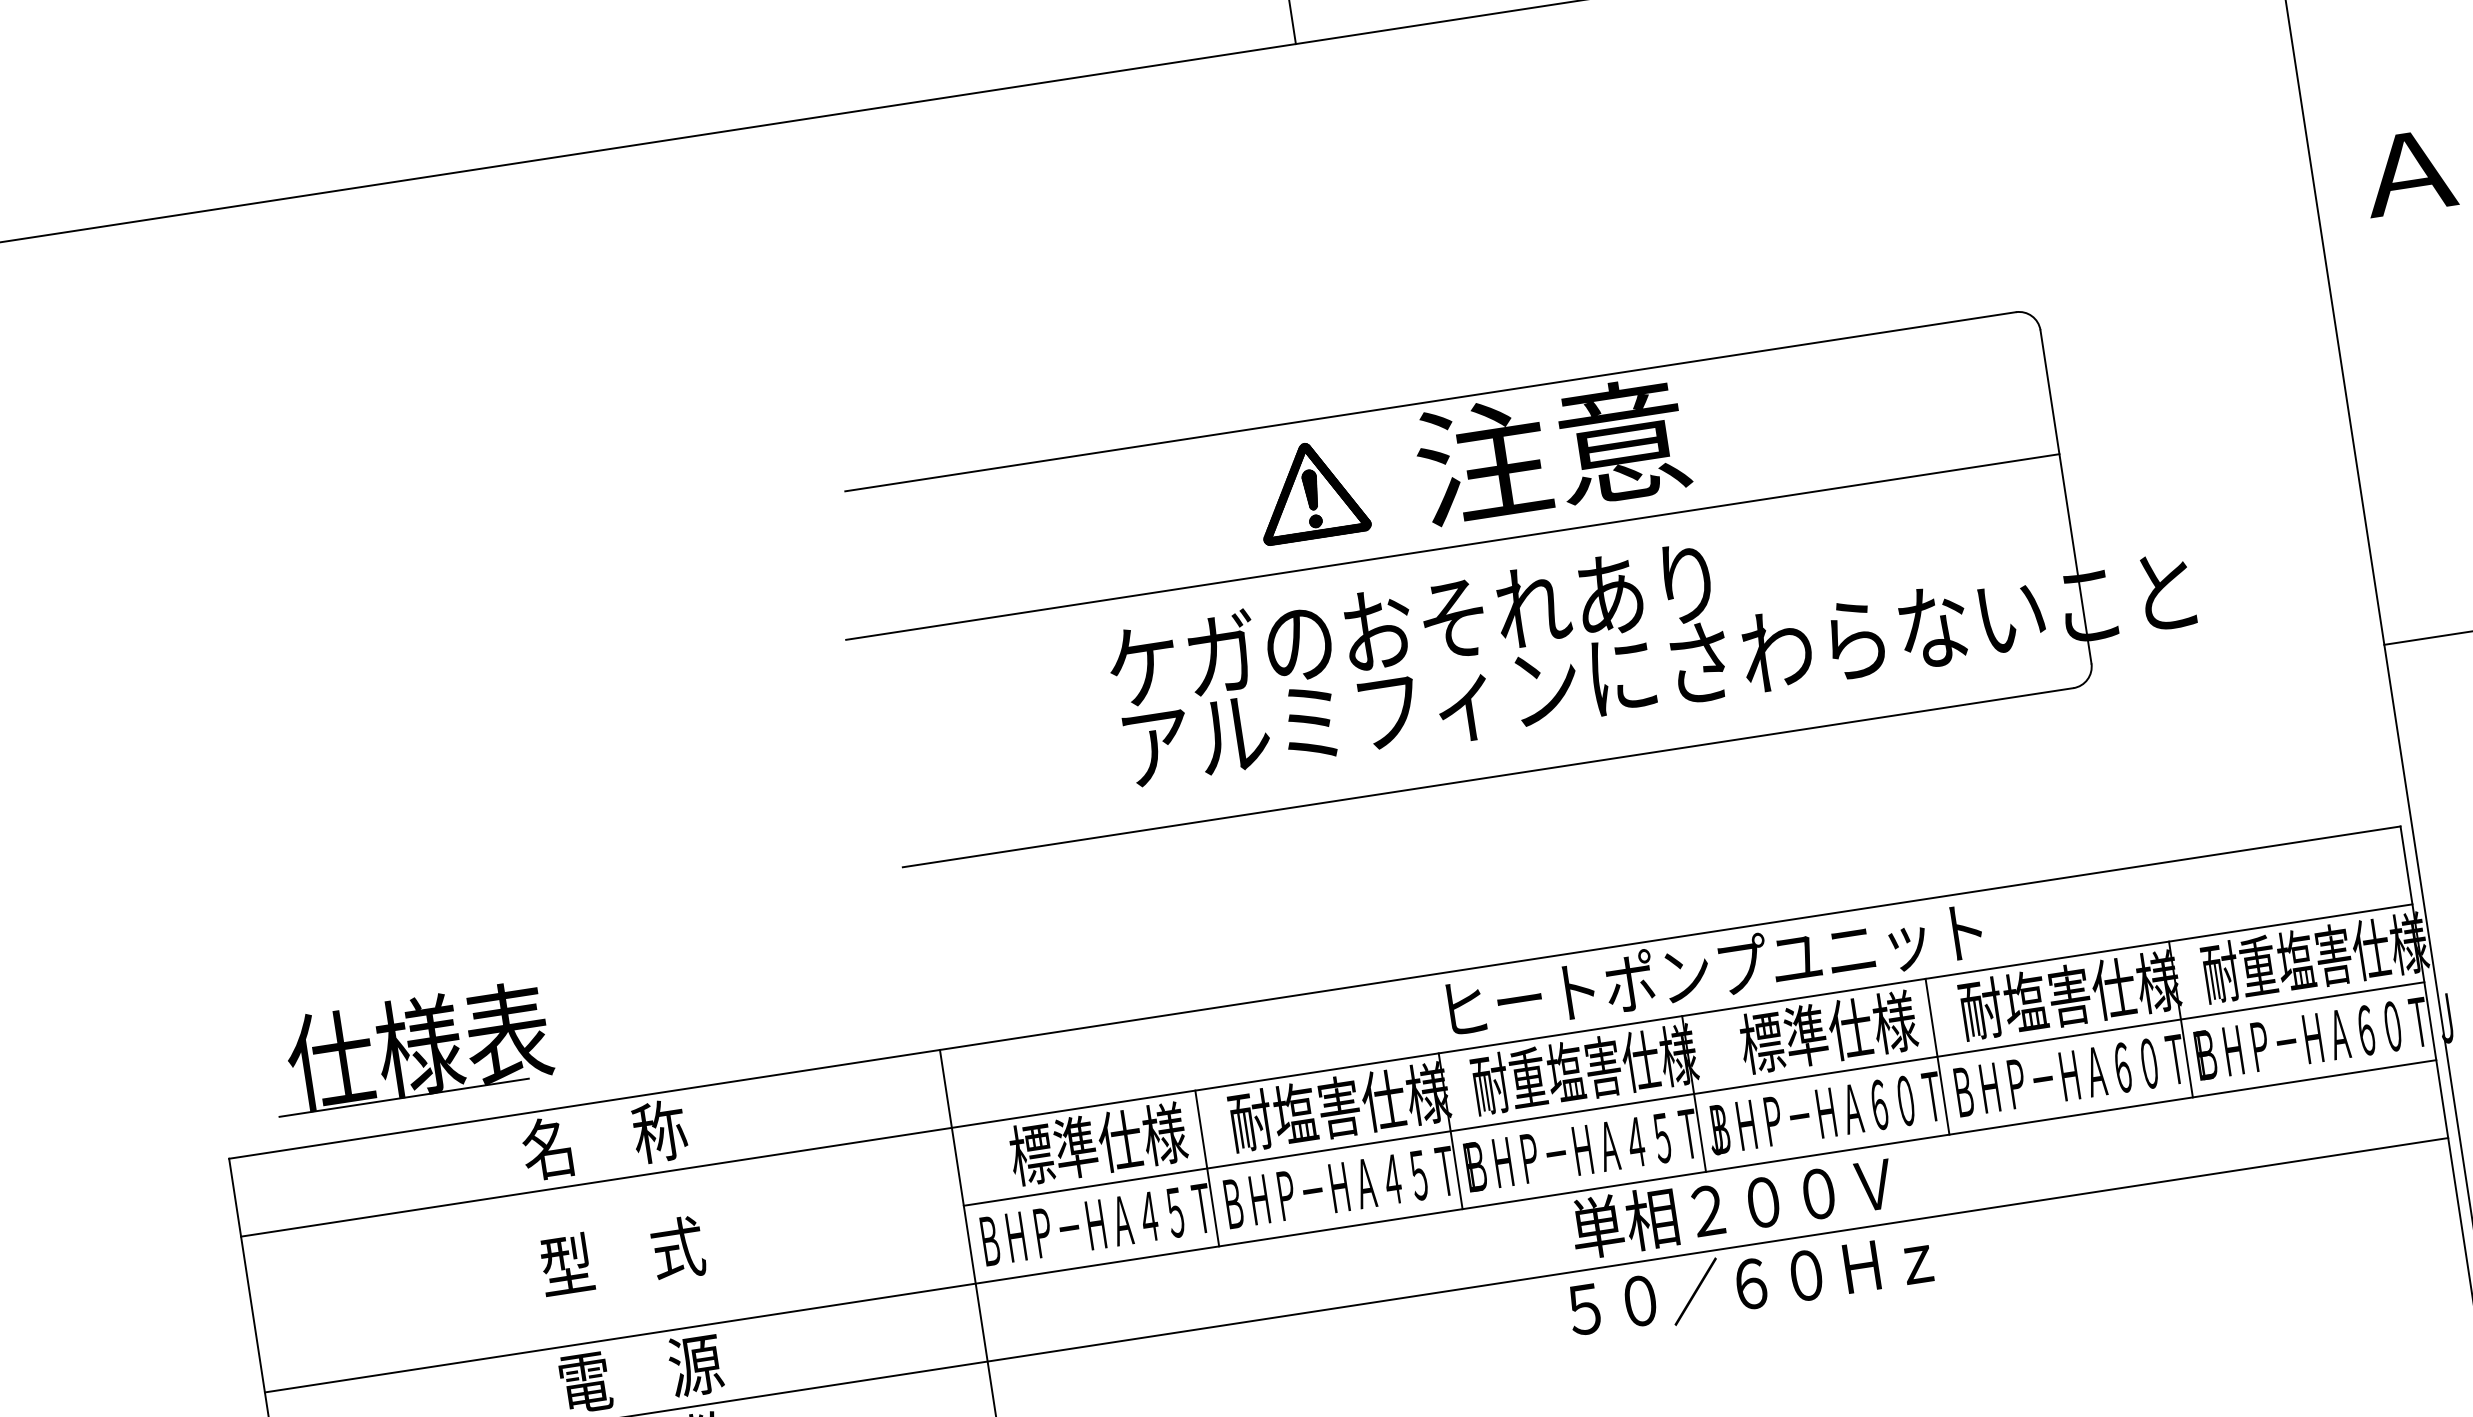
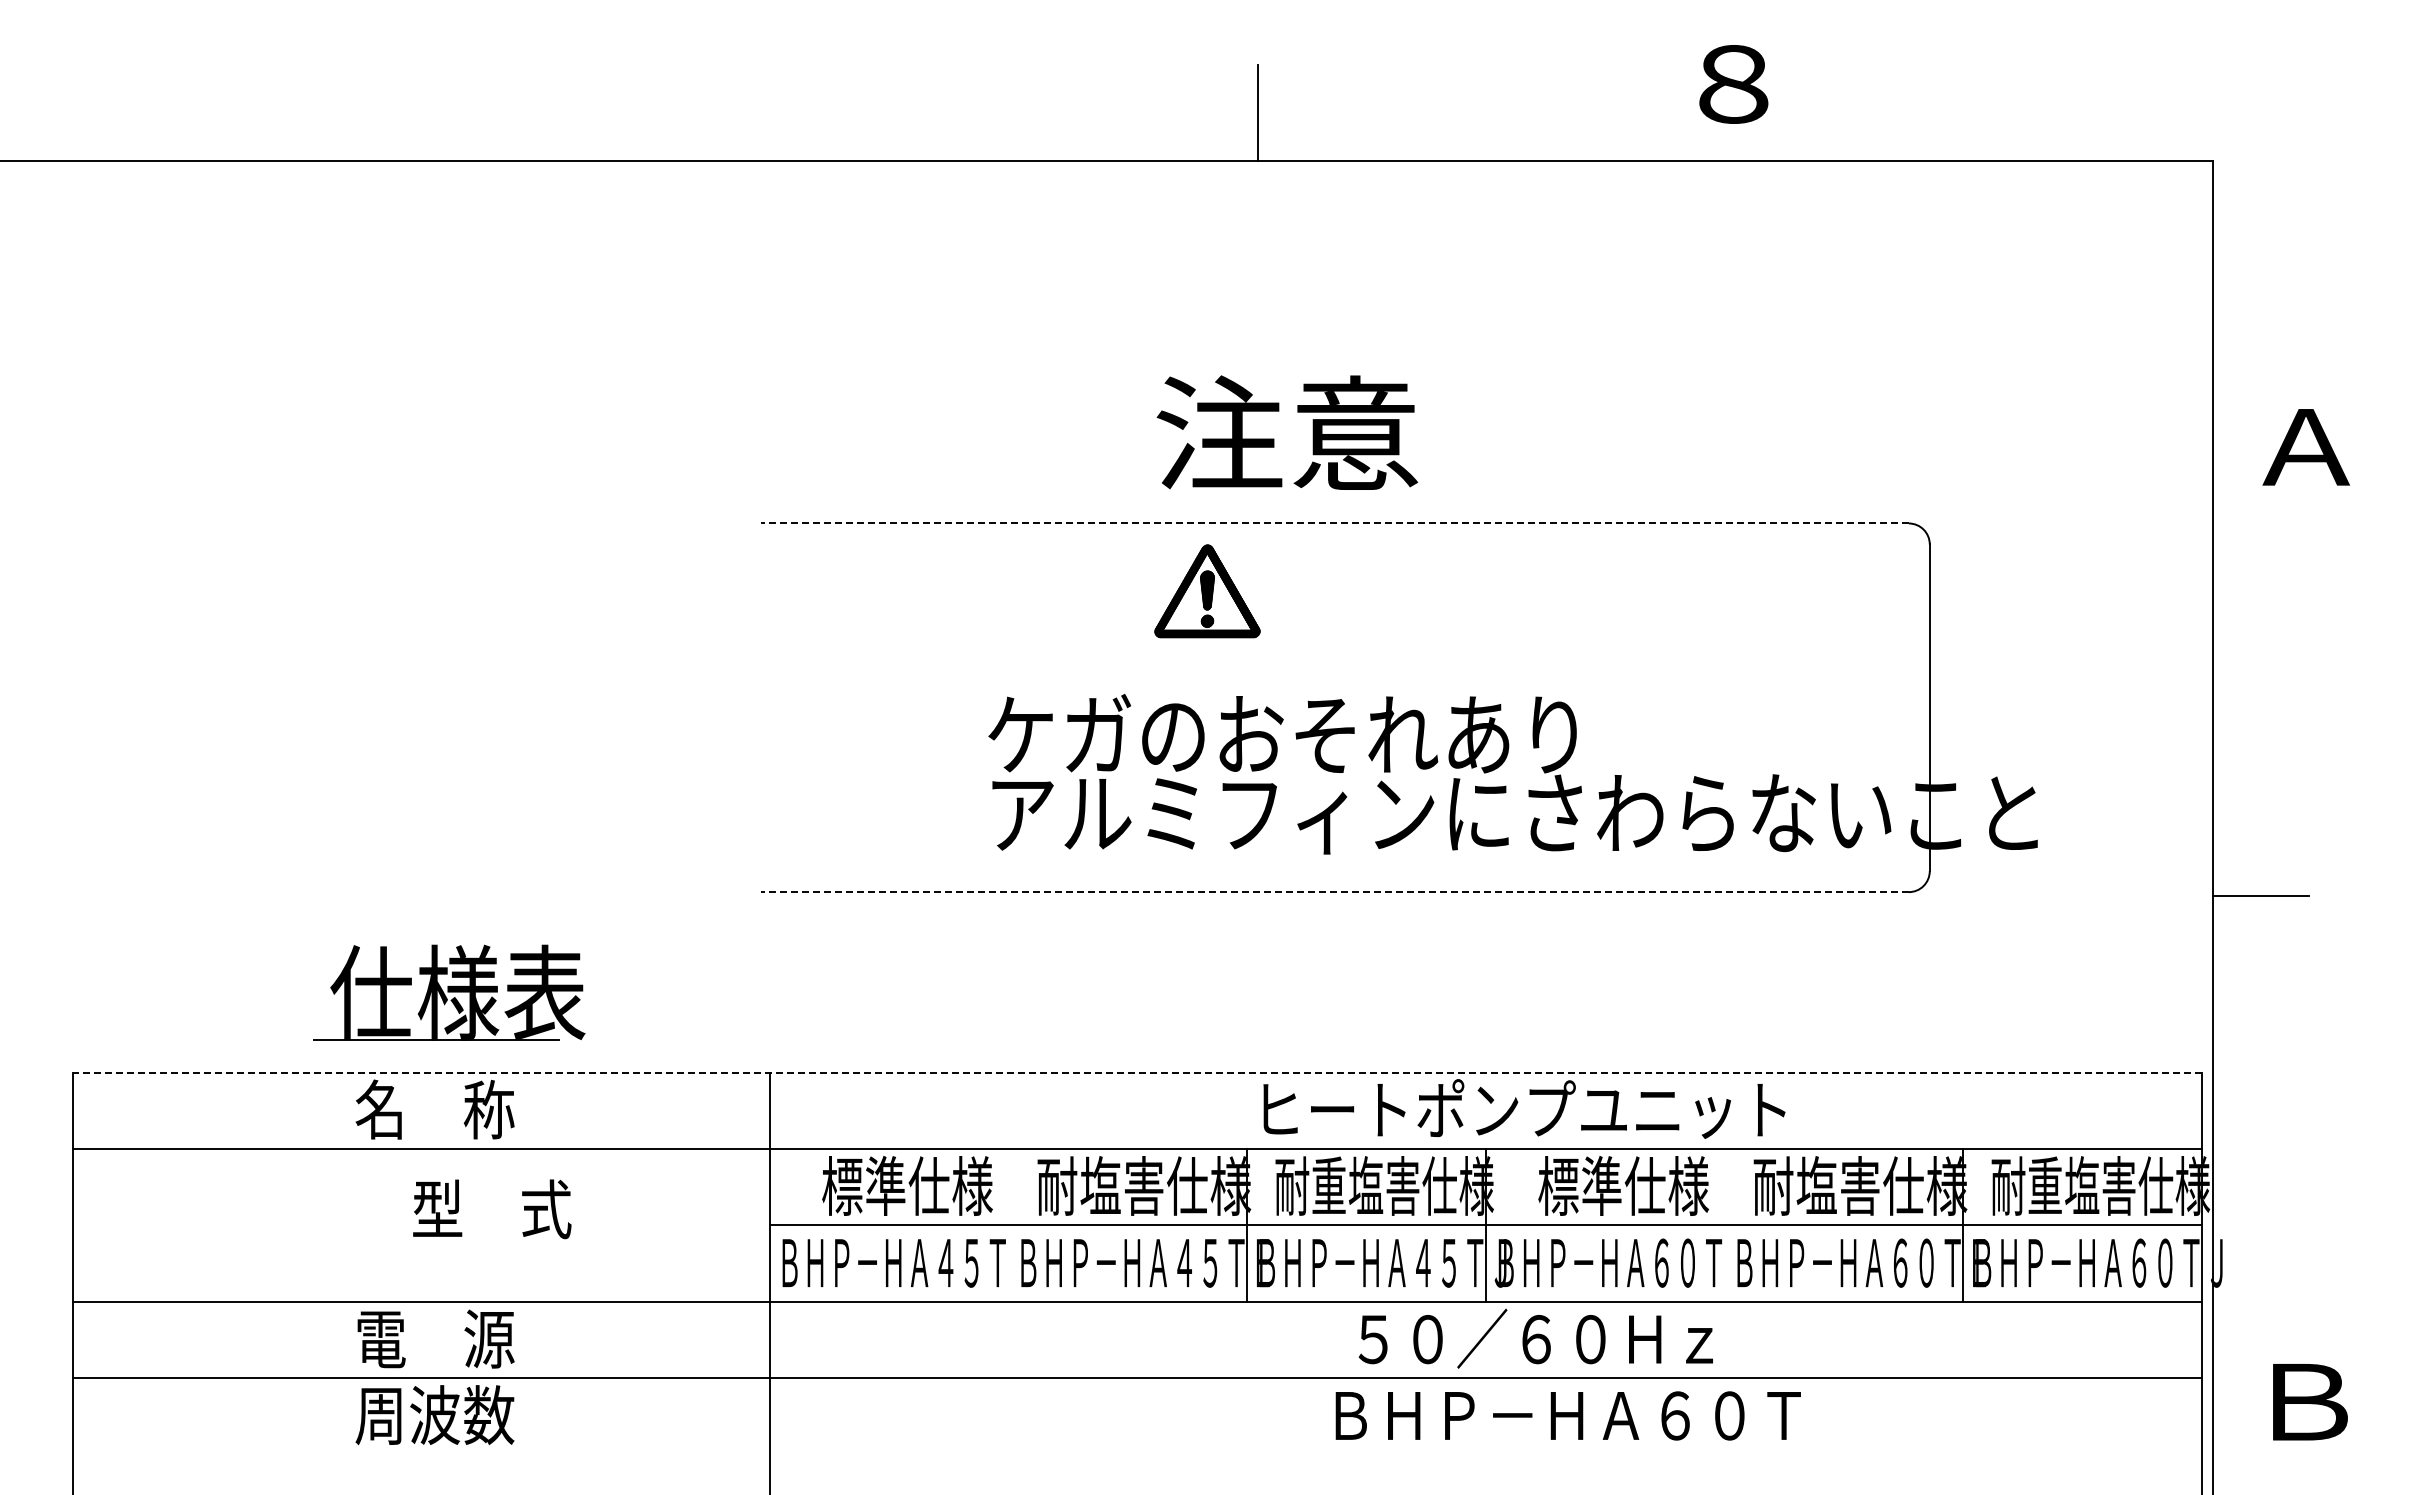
line: (1430, 401) -> (1334, 523), solid -> dashed
text: (1552, 450) -> (1287, 432), moved
line: (1452, 546) -> (1334, 665), removed
line: (1487, 778) -> (1334, 892), solid -> dashed
line: (1314, 992) -> (1137, 1072), solid -> dashed
part: (410, 1047) -> (449, 992), moved
line: (1937, 1056) -> (1724, 1225), removed
line: (1207, 1168) -> (1008, 1225), removed
text: (1757, 1202) -> (1530, 1338), 単相２００Ｖ -> ５０／６０Ｈｚ
text: (622, 1256) -> (492, 1209), moved
text: (1806, 1275) -> (1567, 1415), ５０／６０Ｈｚ -> ＢＨＰ－ＨＡ６０Ｔ

